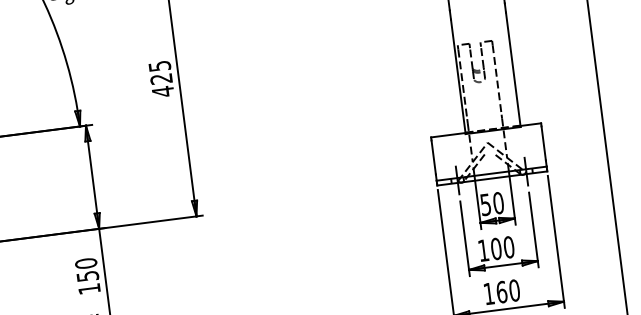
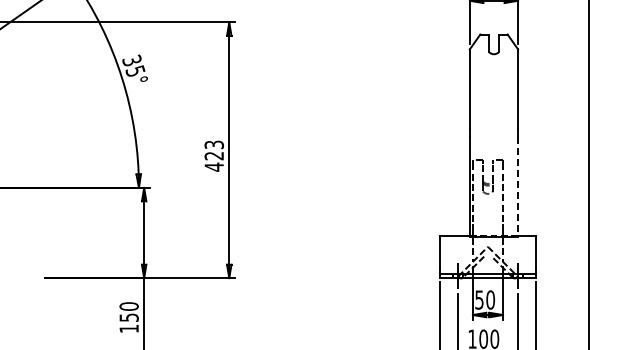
text: (158, 65) -> (213, 144), 425 -> 423
line: (513, 70) -> (518, 187), solid -> dashed

